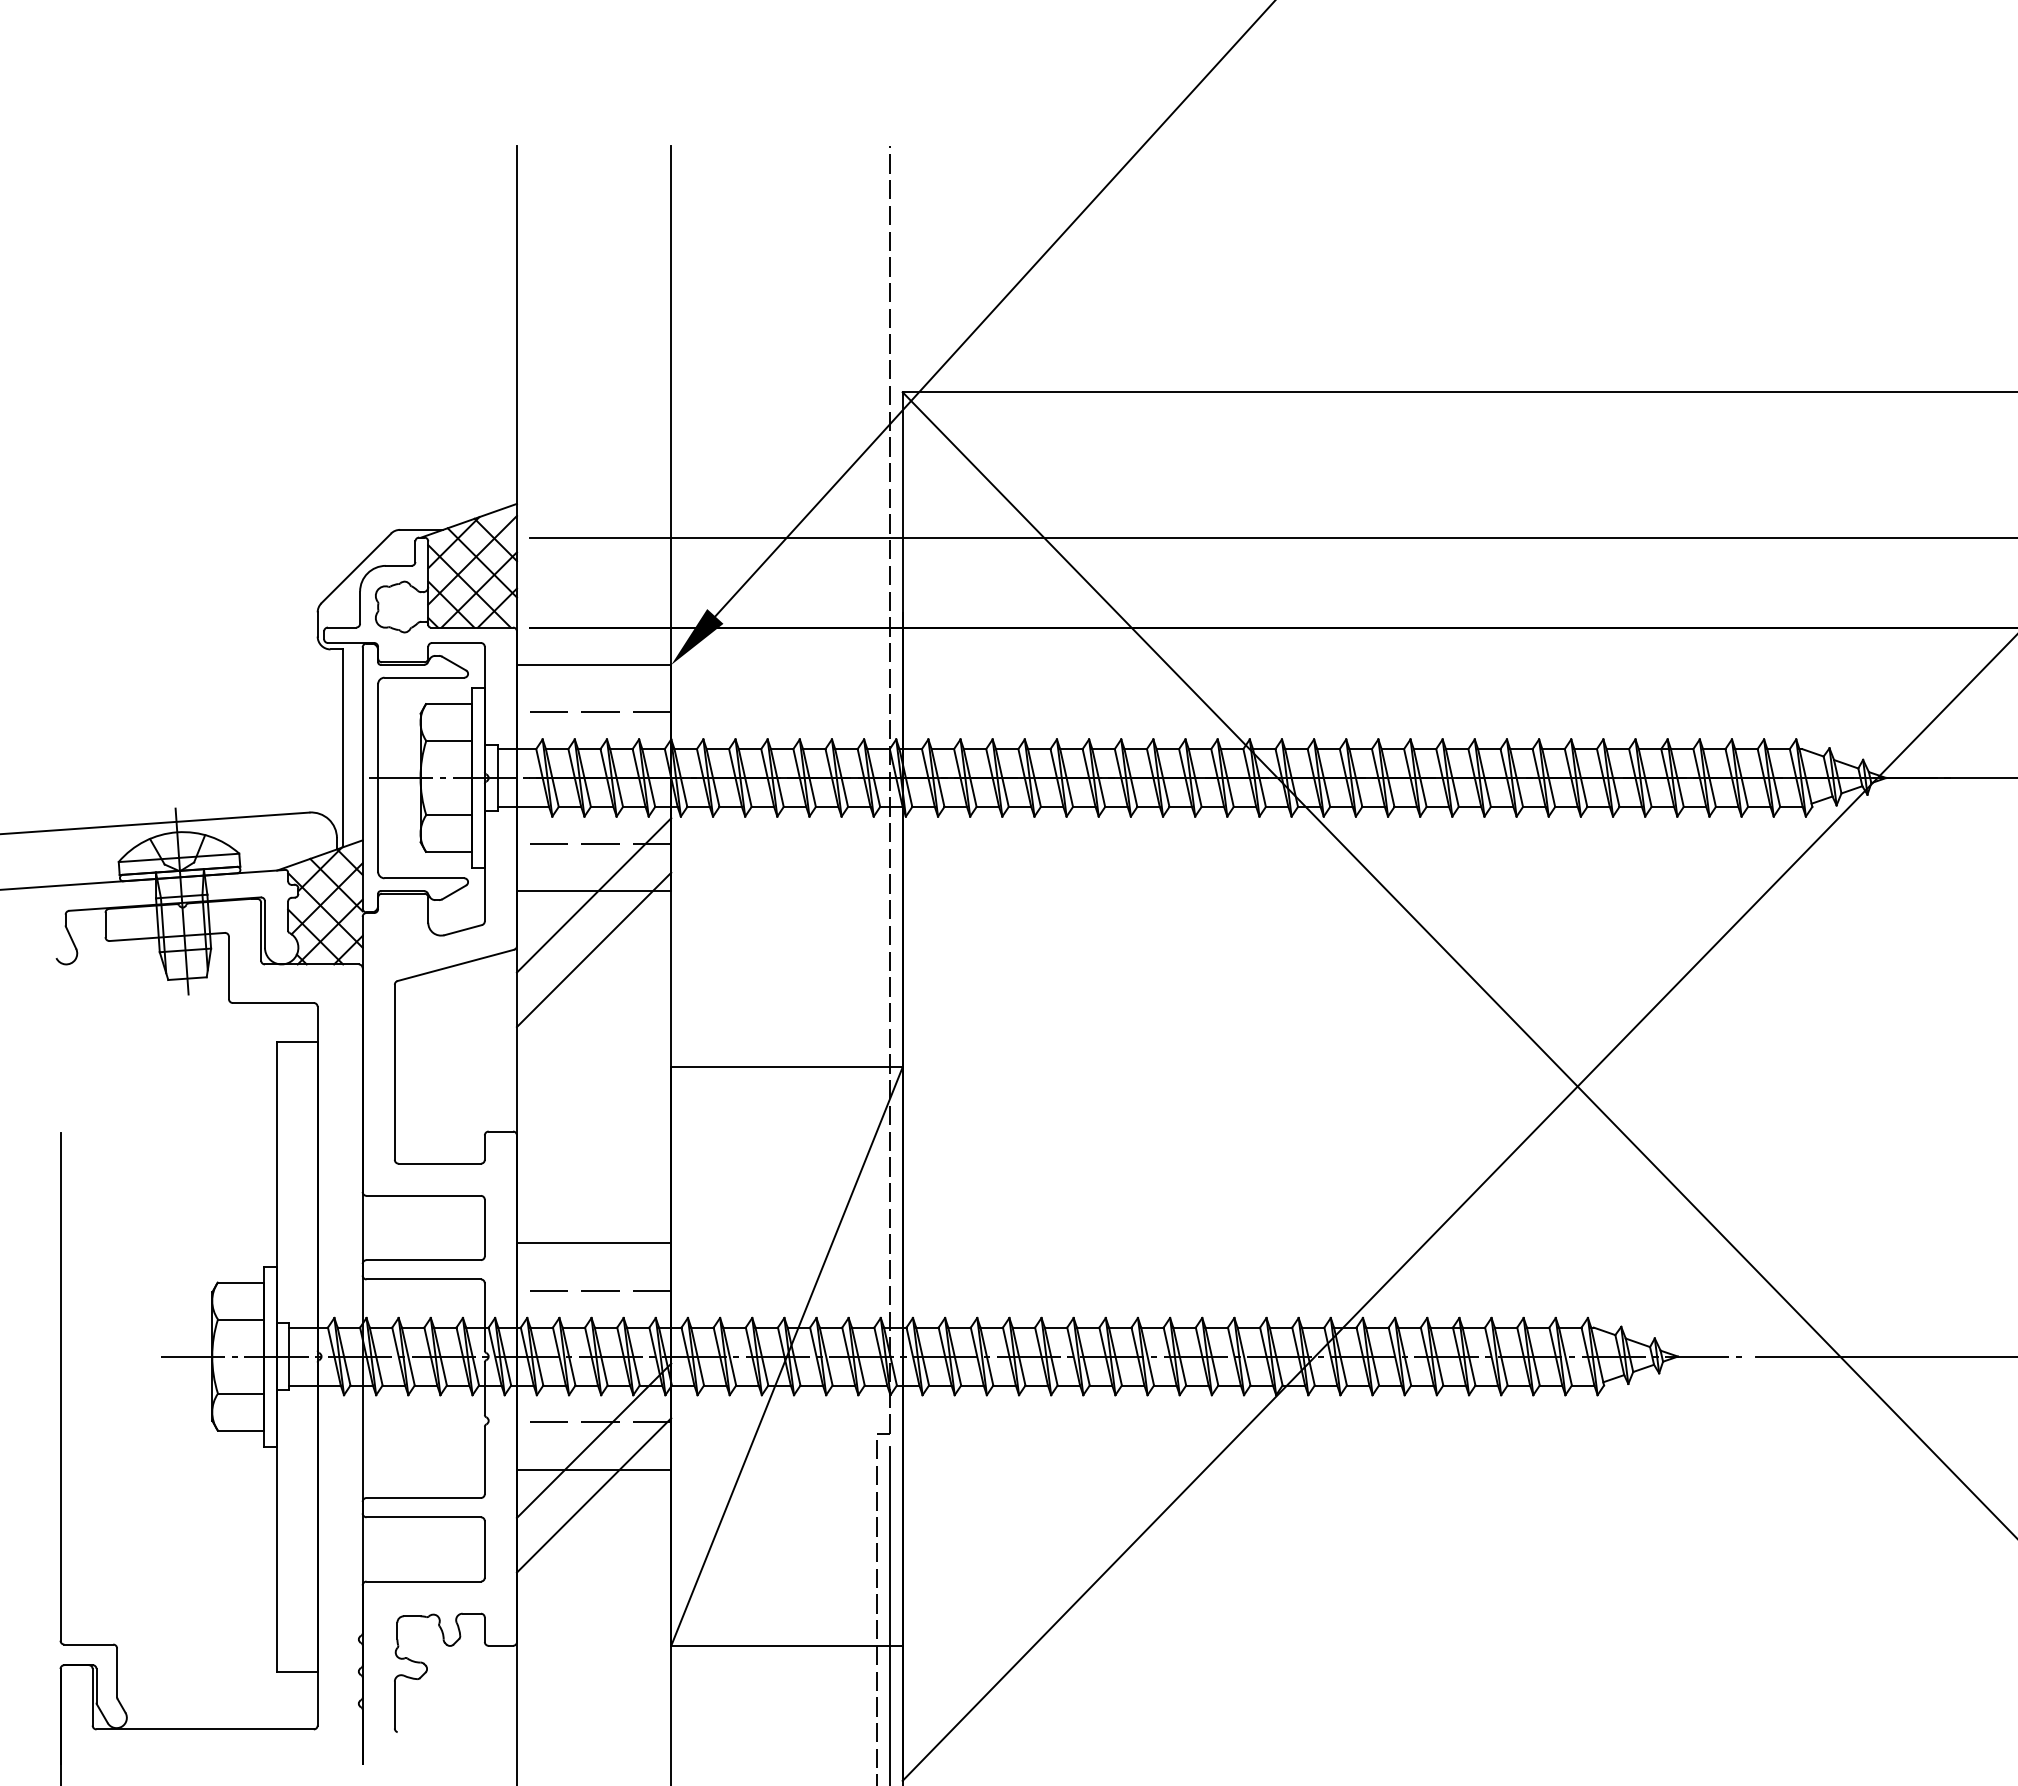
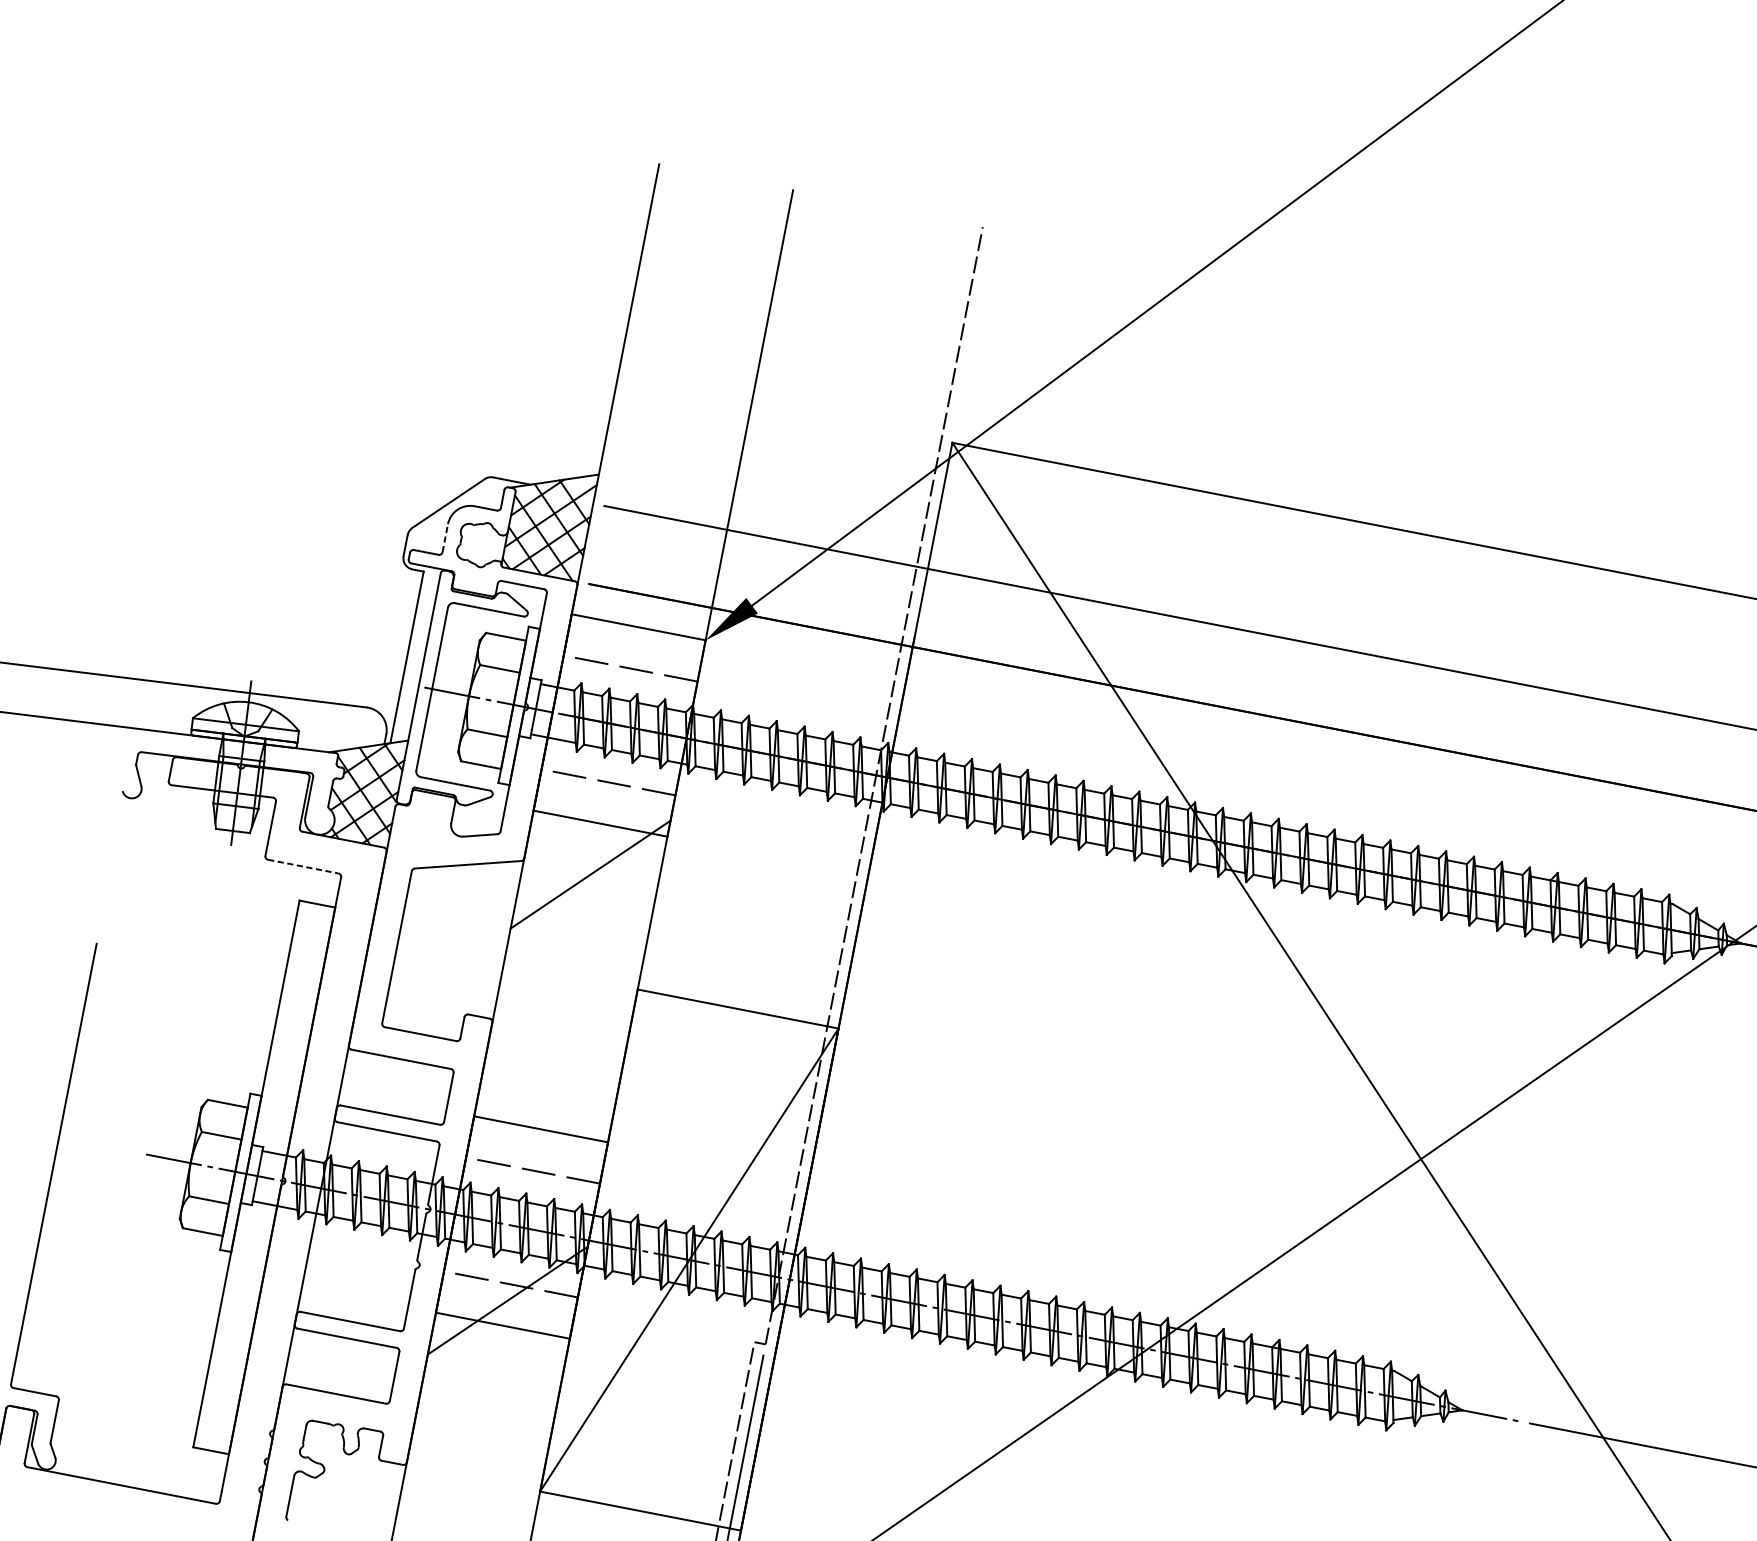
line: (360, 607) -> (445, 538), solid -> dashed
line: (593, 895) -> (599, 827), removed
line: (273, 1003) -> (303, 867), solid -> dashed
line: (593, 1495) -> (498, 1347), removed

